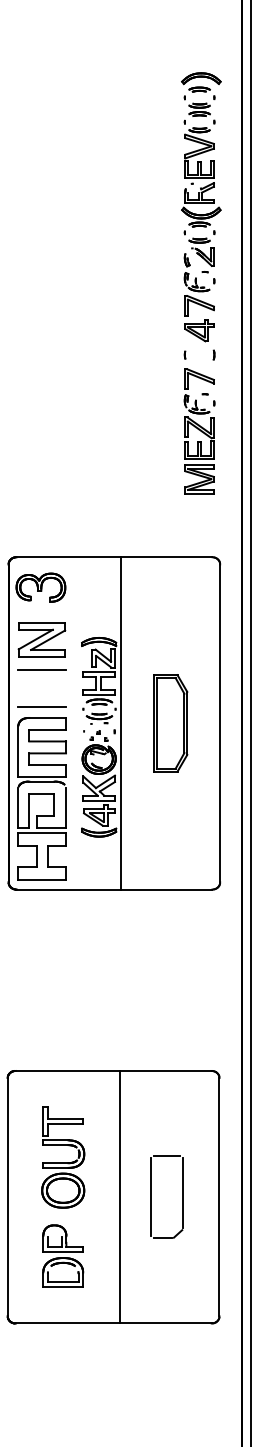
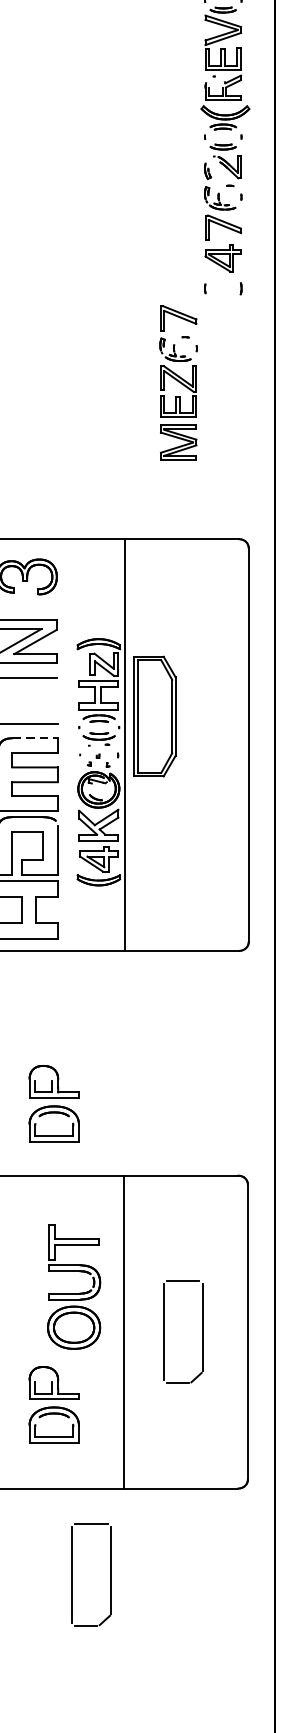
part: (199, 431) -> (178, 383), moved
line: (48, 717) -> (36, 737), solid -> dashed
part: (170, 723) -> (154, 716), moved
part: (63, 1012) -> (54, 1103), added
part: (63, 1157) -> (74, 1286), moved
part: (77, 1392) -> (71, 1574), added

